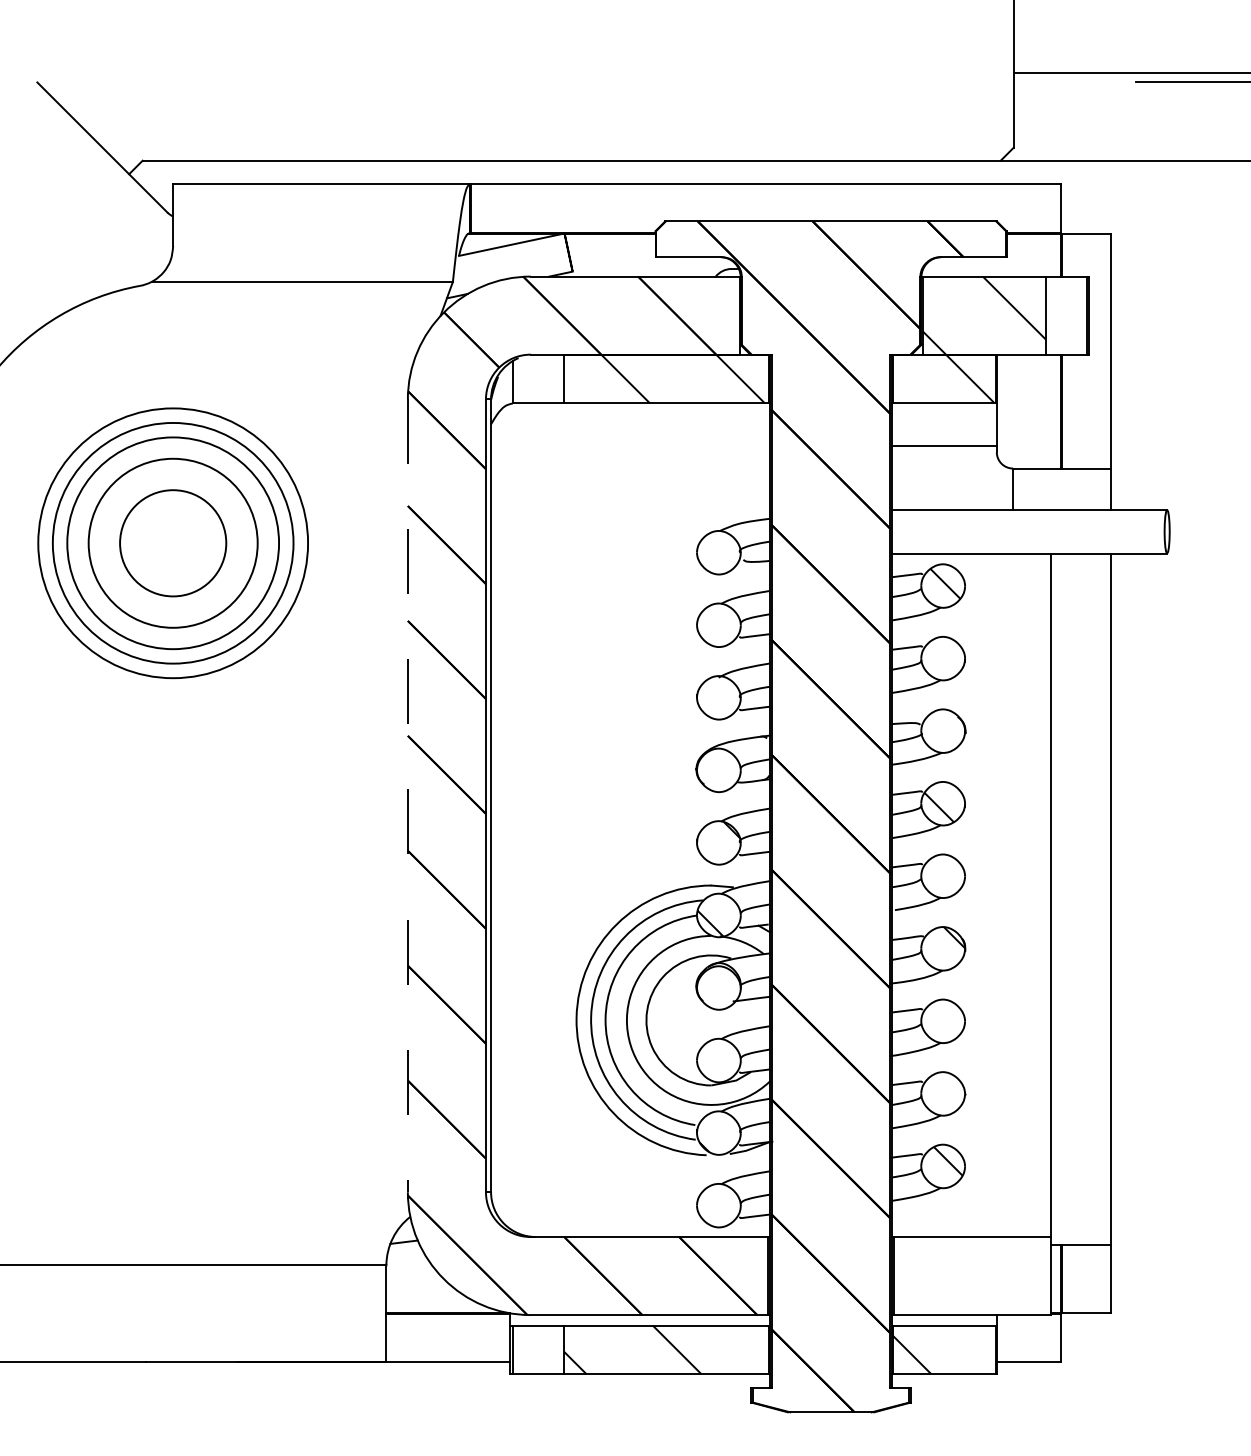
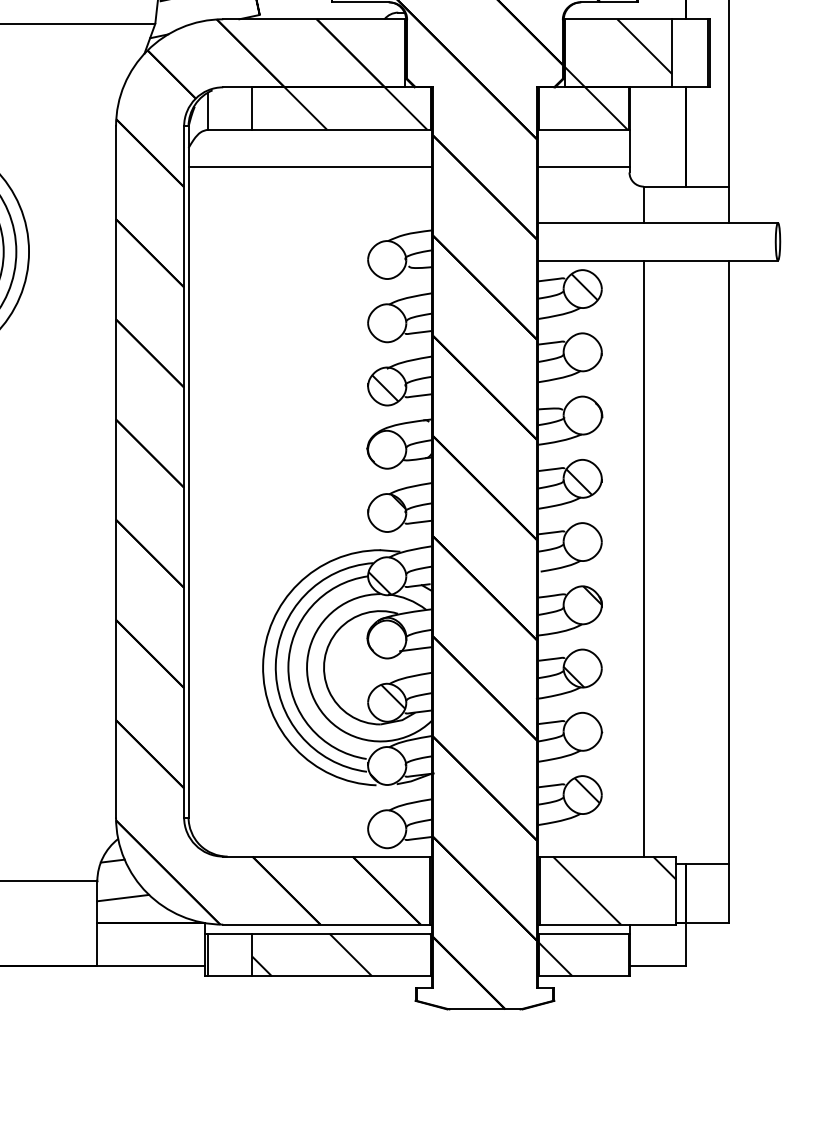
line: (630, 445) -> (310, 166), added
hatch: (716, 699) -> (385, 387), added
line: (407, 796) -> (115, 472), dashed -> solid
line: (1051, 895) -> (644, 558), moved
hatch: (932, 1031) -> (573, 677), added
hatch: (725, 1053) -> (392, 696), added
hatch: (979, 1276) -> (614, 891), added
line: (415, 1284) -> (122, 897), added

